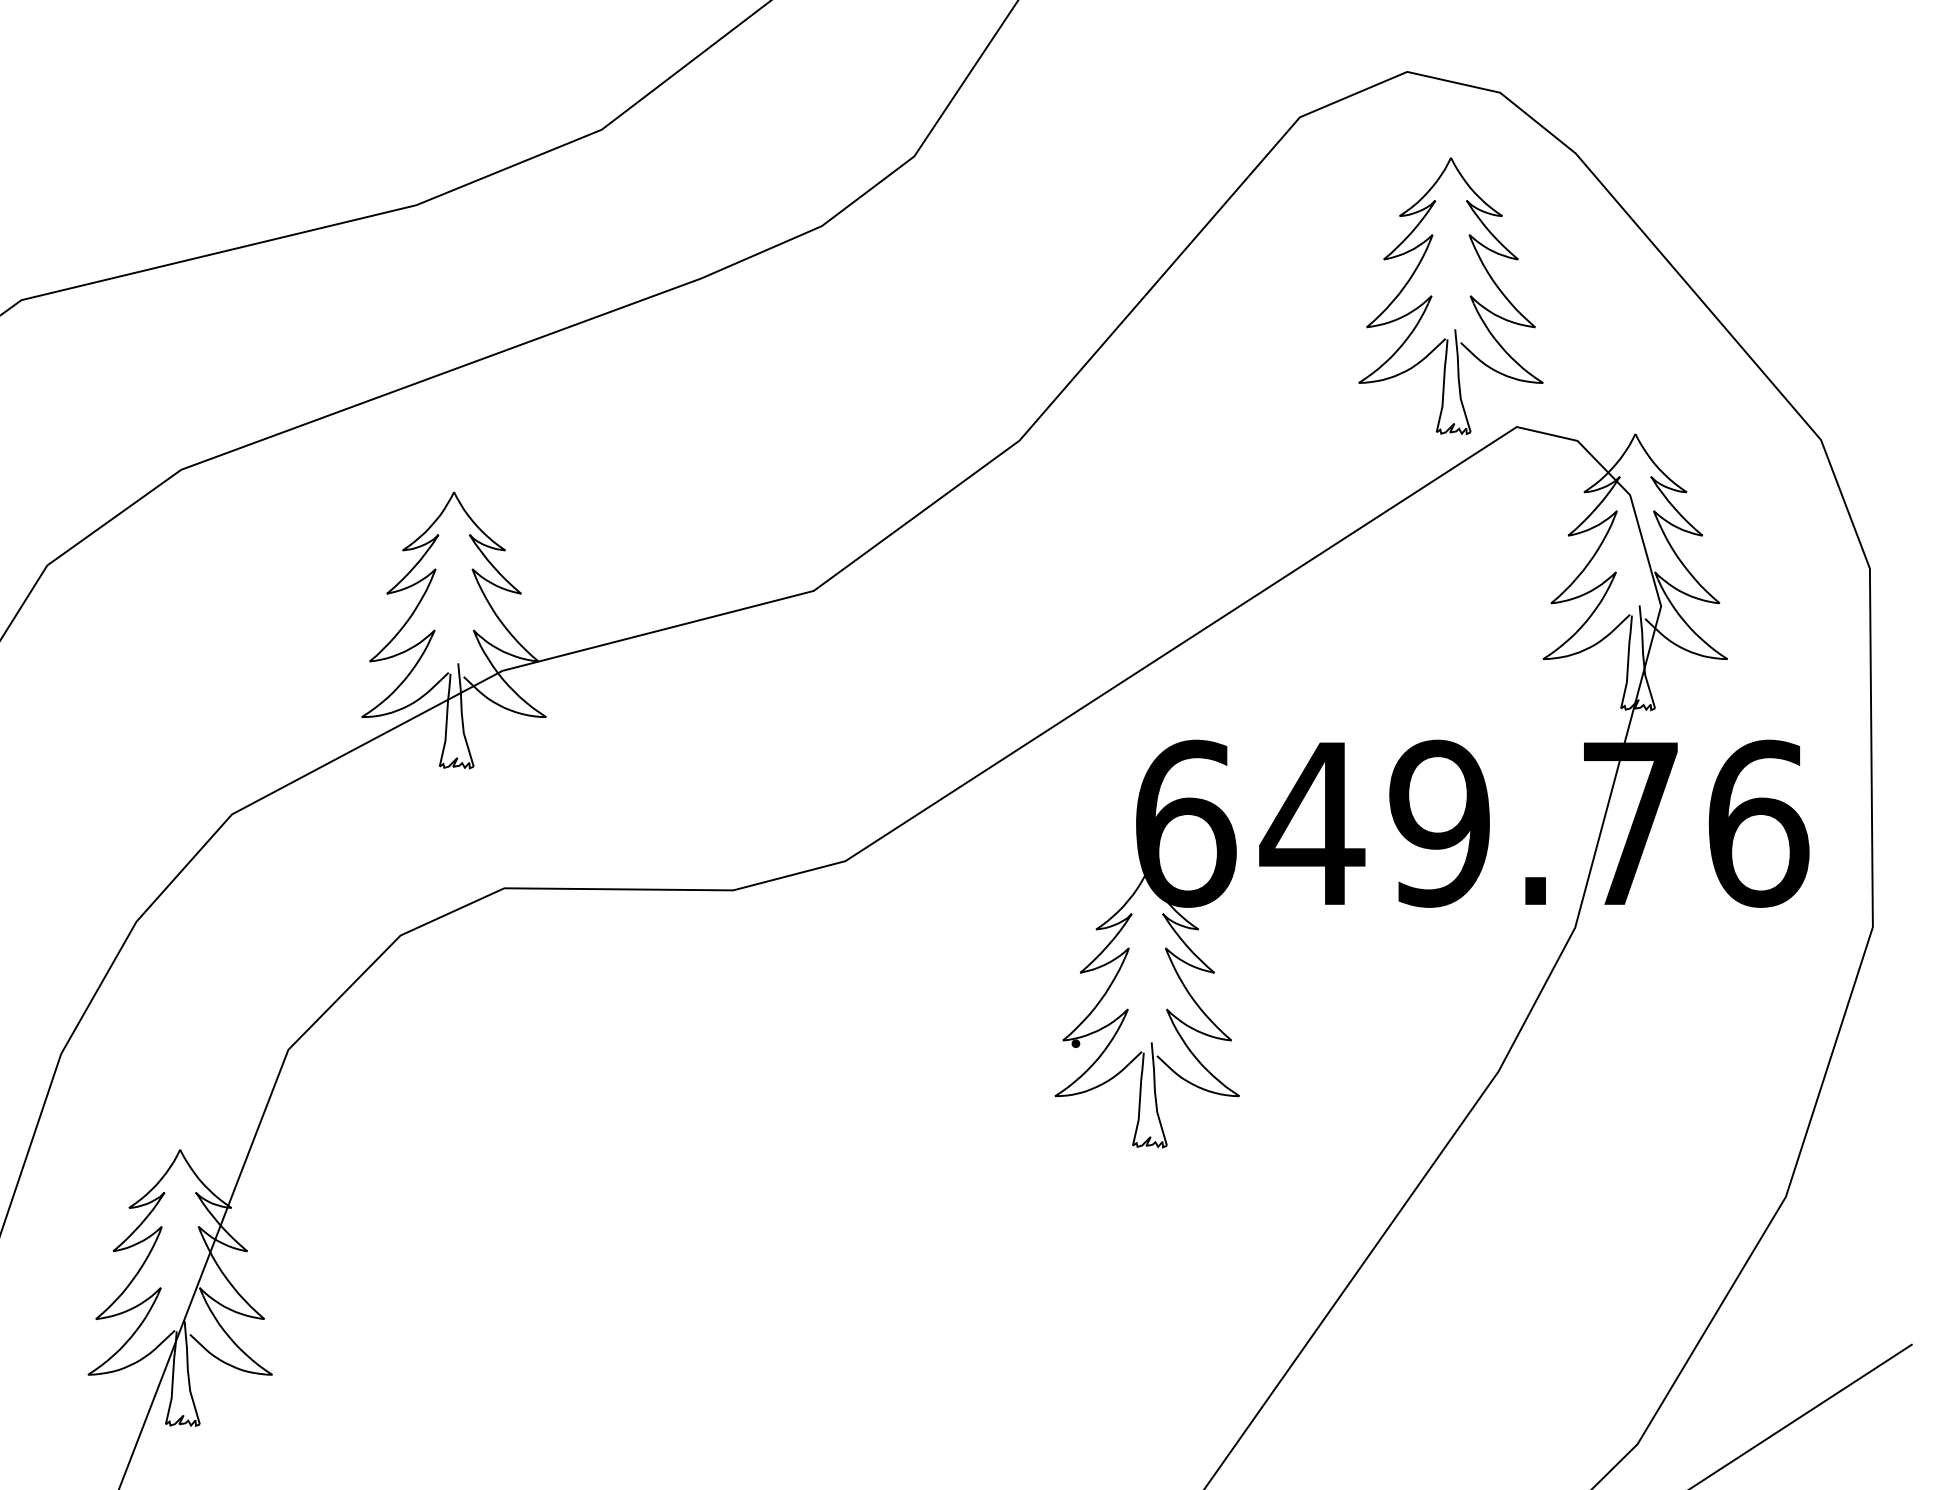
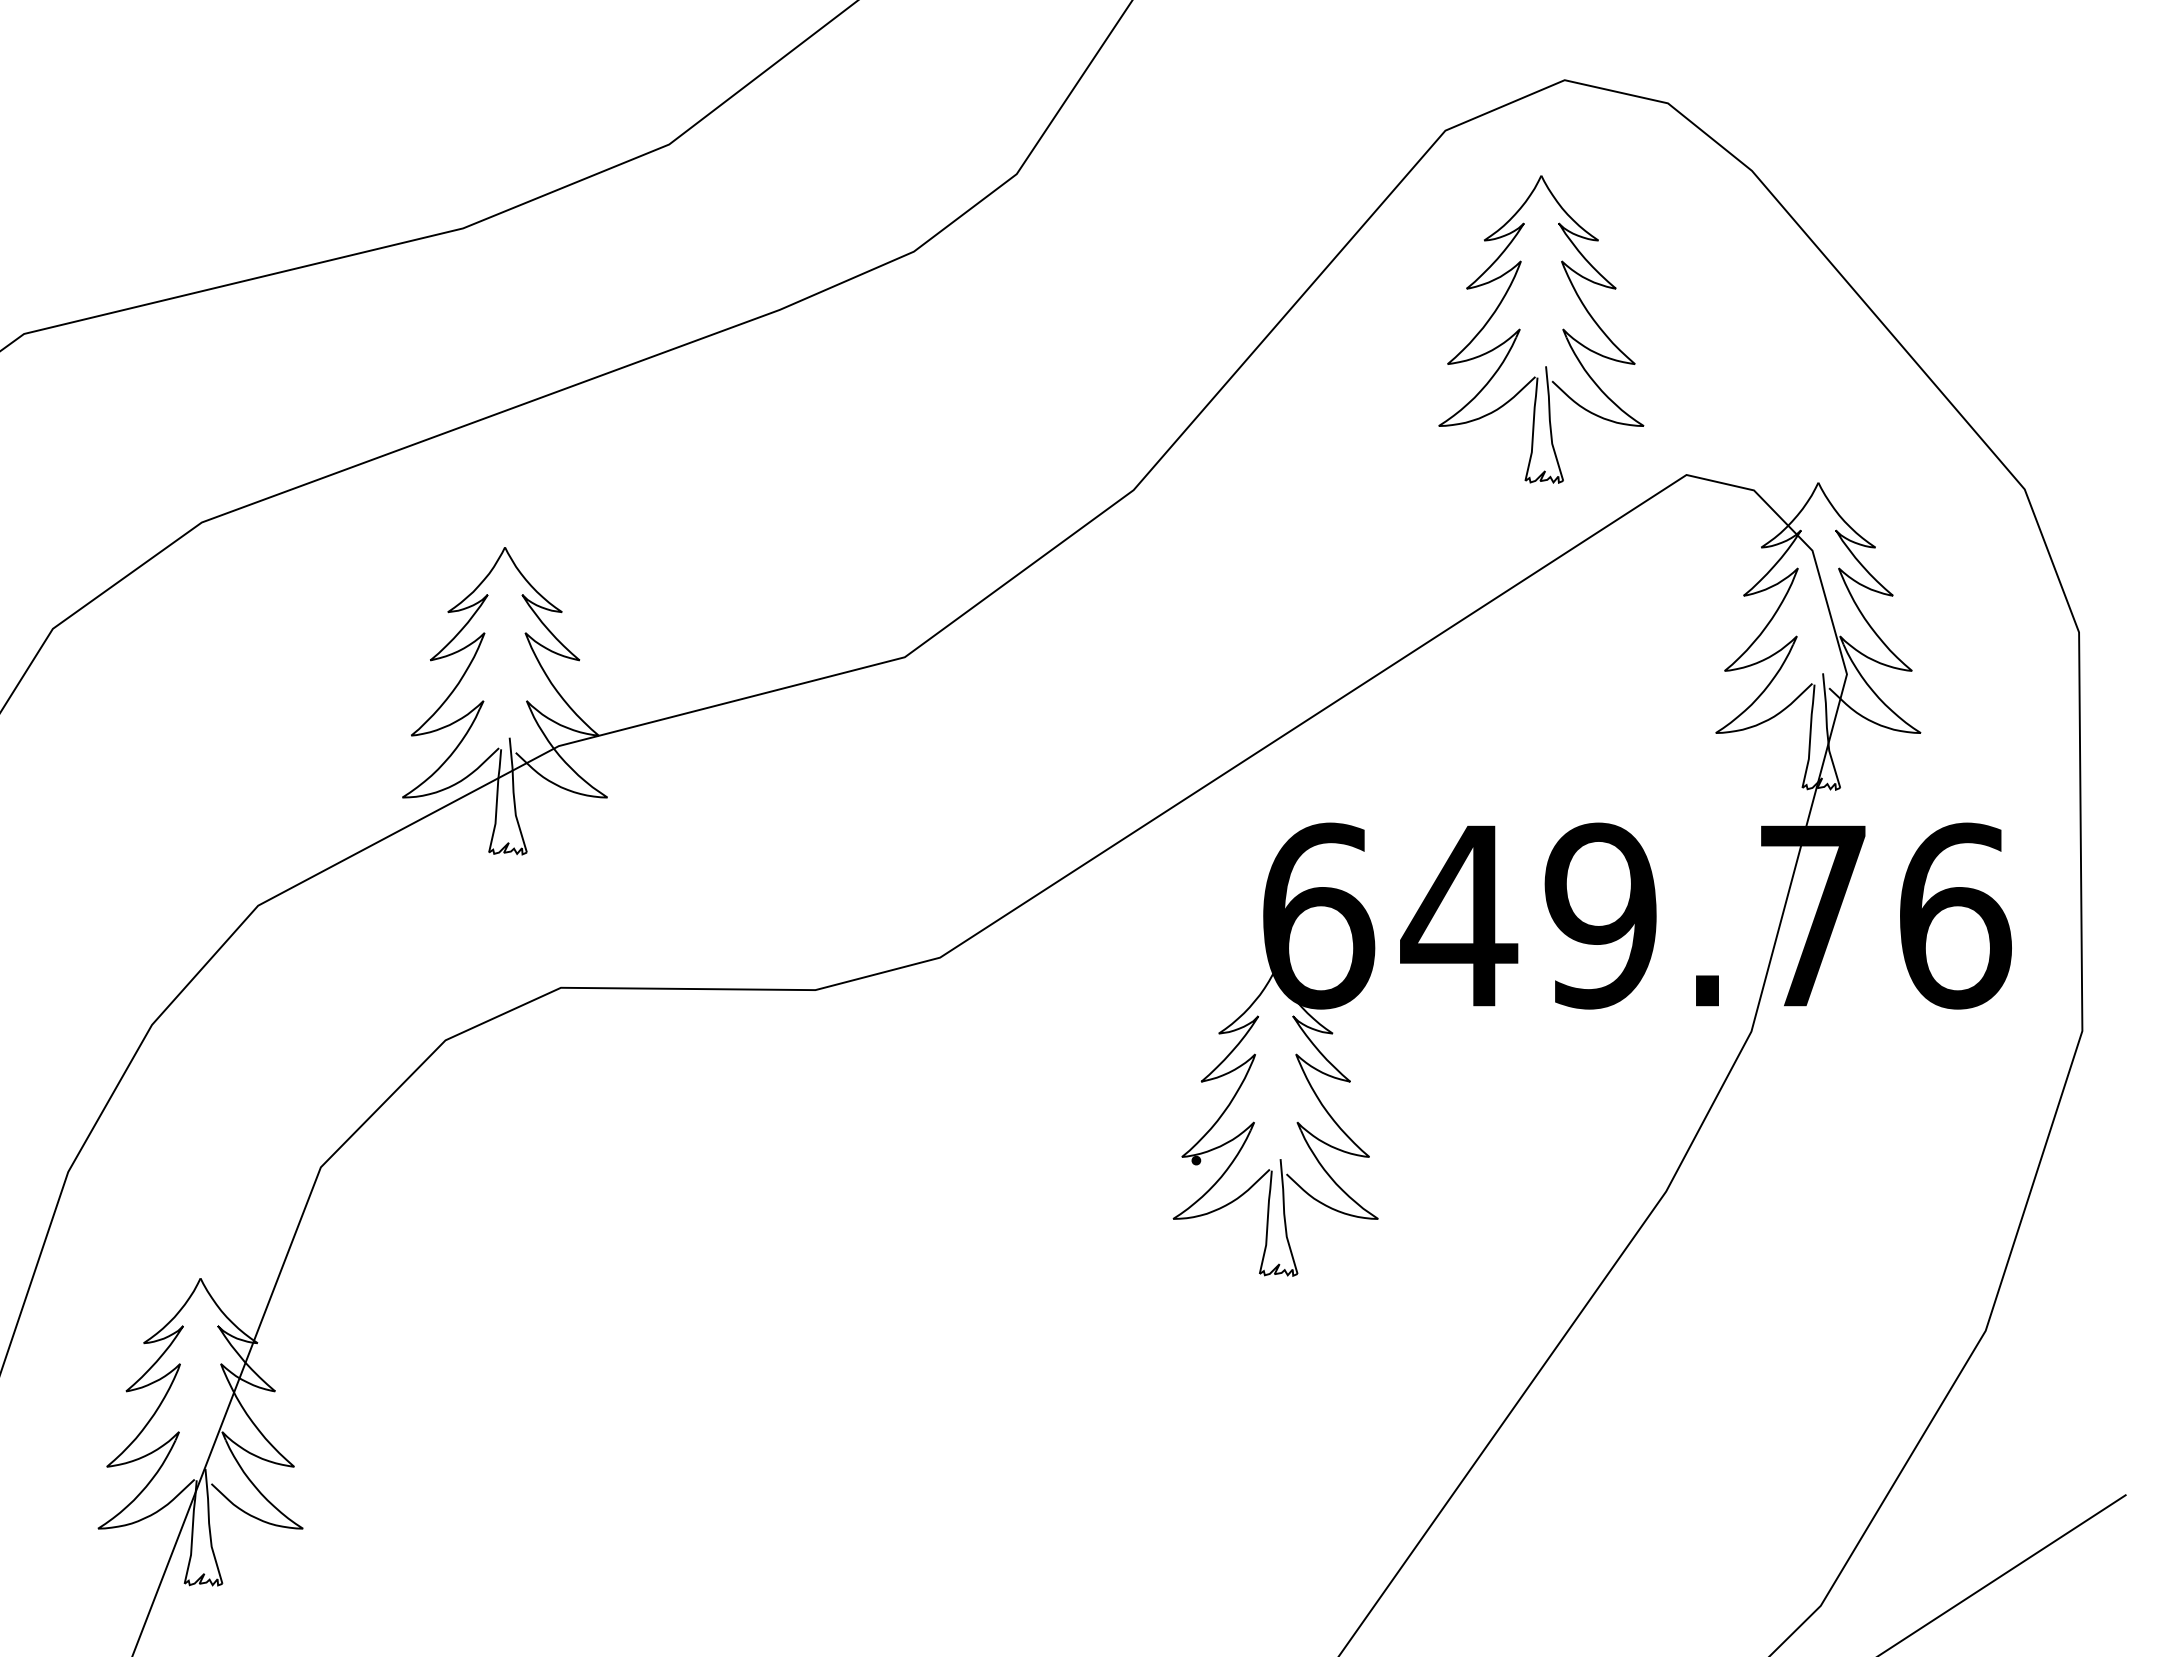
part: (1432, 296) -> (1520, 329), moved

